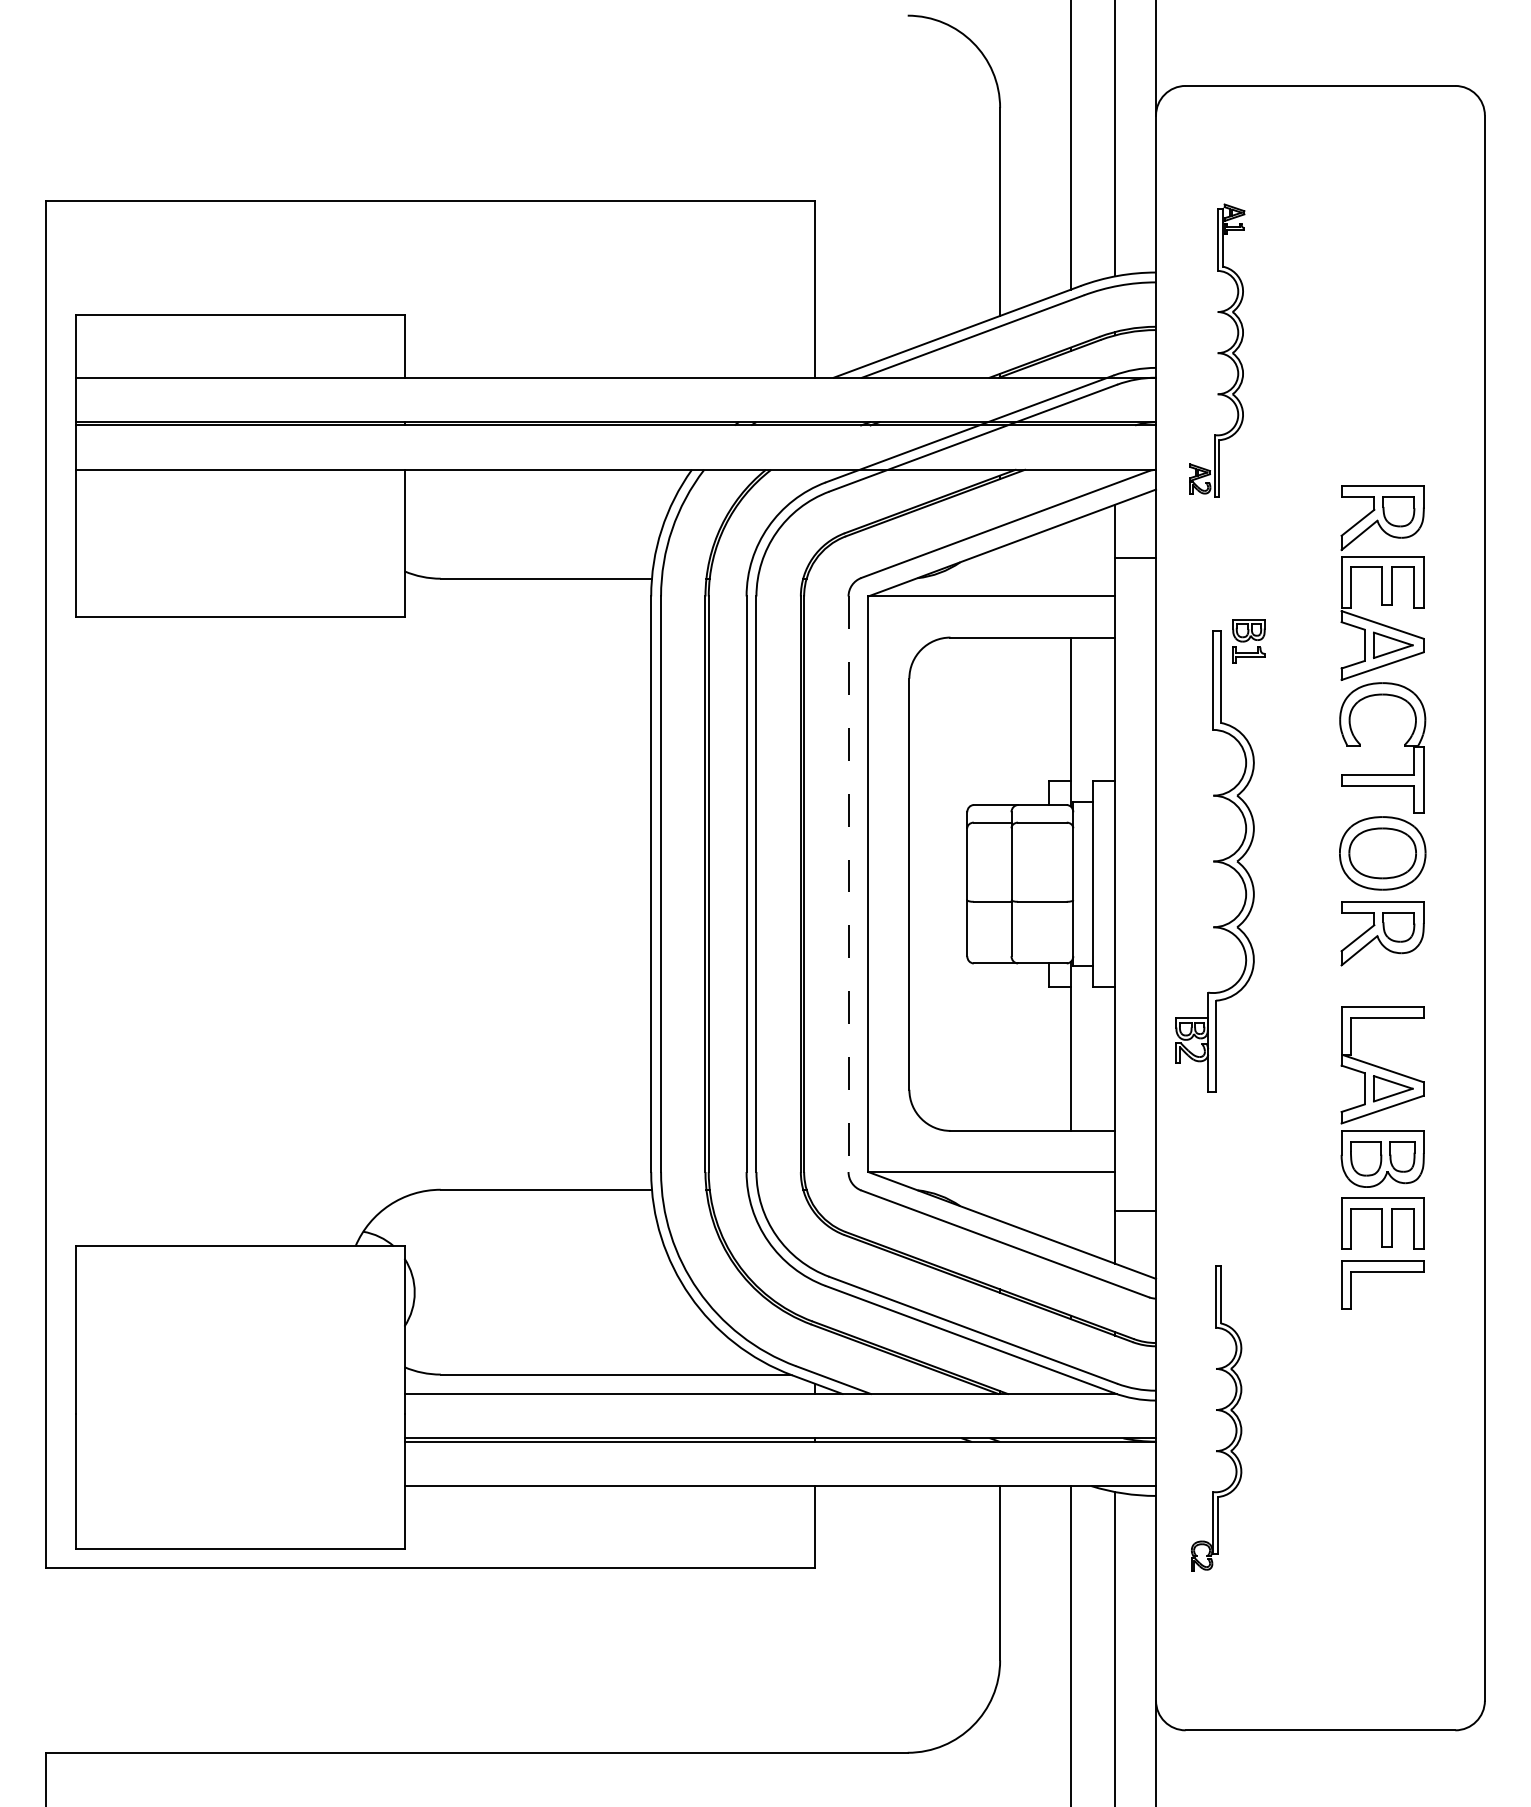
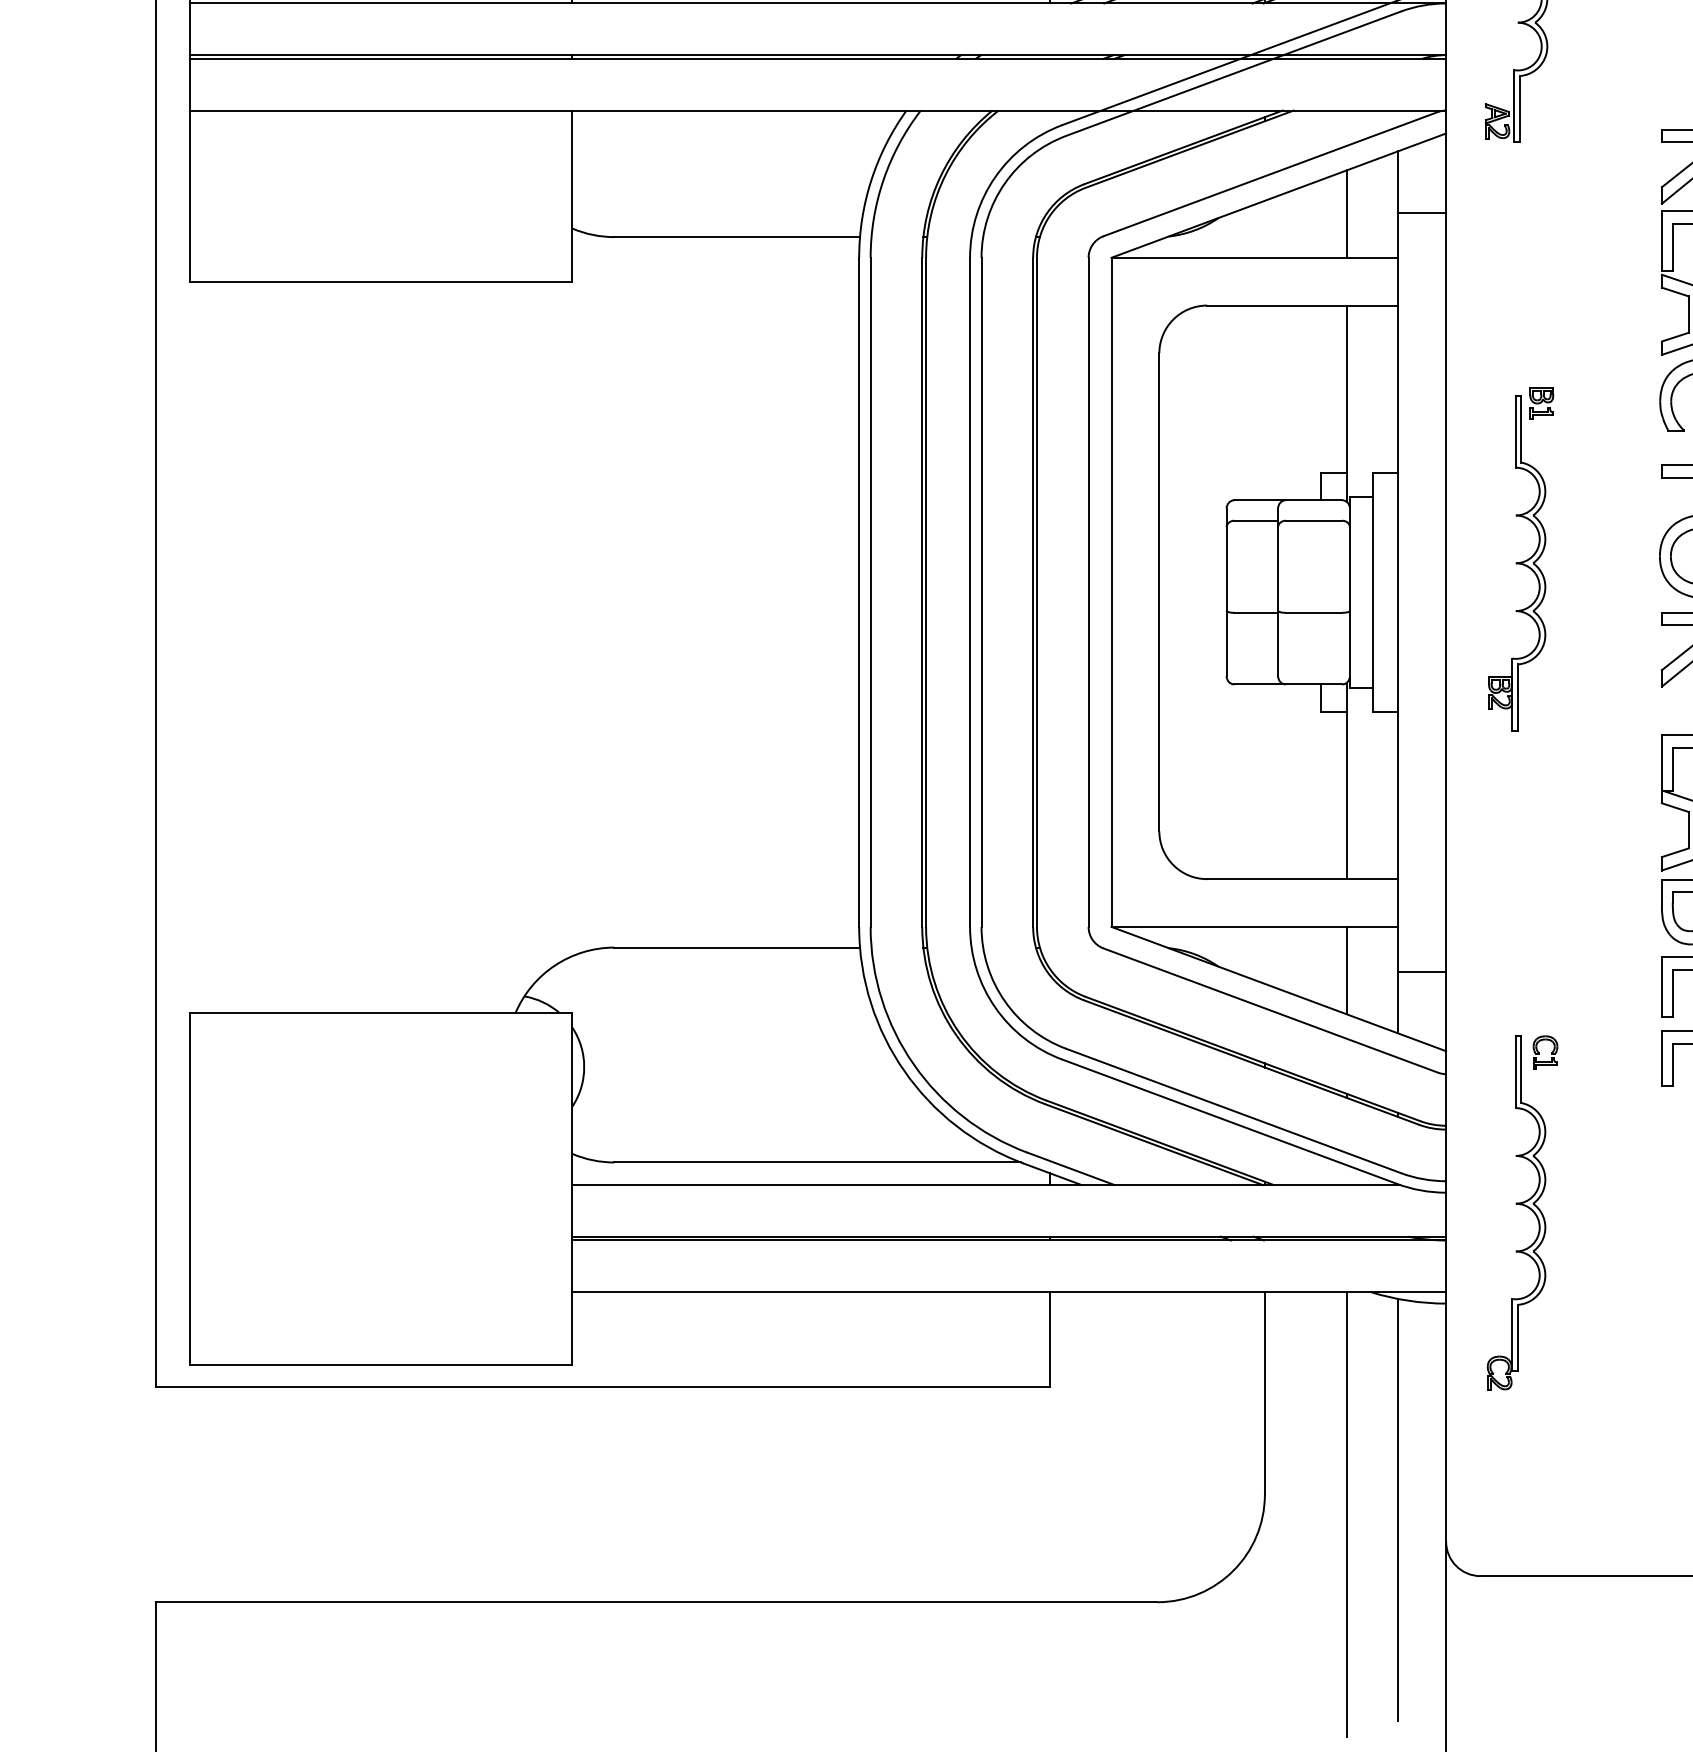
line: (1070, 558) -> (1346, 213), added
part: (1220, 855) -> (1521, 558), size x0.62
line: (848, 884) -> (1088, 592), dashed -> solid
line: (1070, 1209) -> (1346, 970), added
part: (1241, 1279) -> (1545, 1051), added

